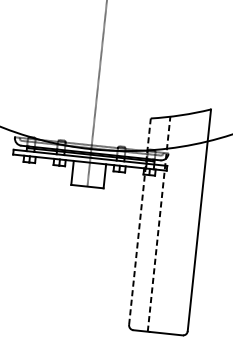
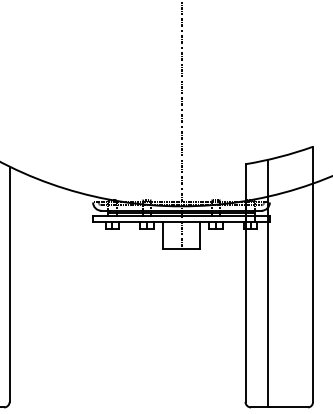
line: (139, 222) -> (245, 283), dashed -> solid
line: (159, 224) -> (267, 283), dashed -> solid

